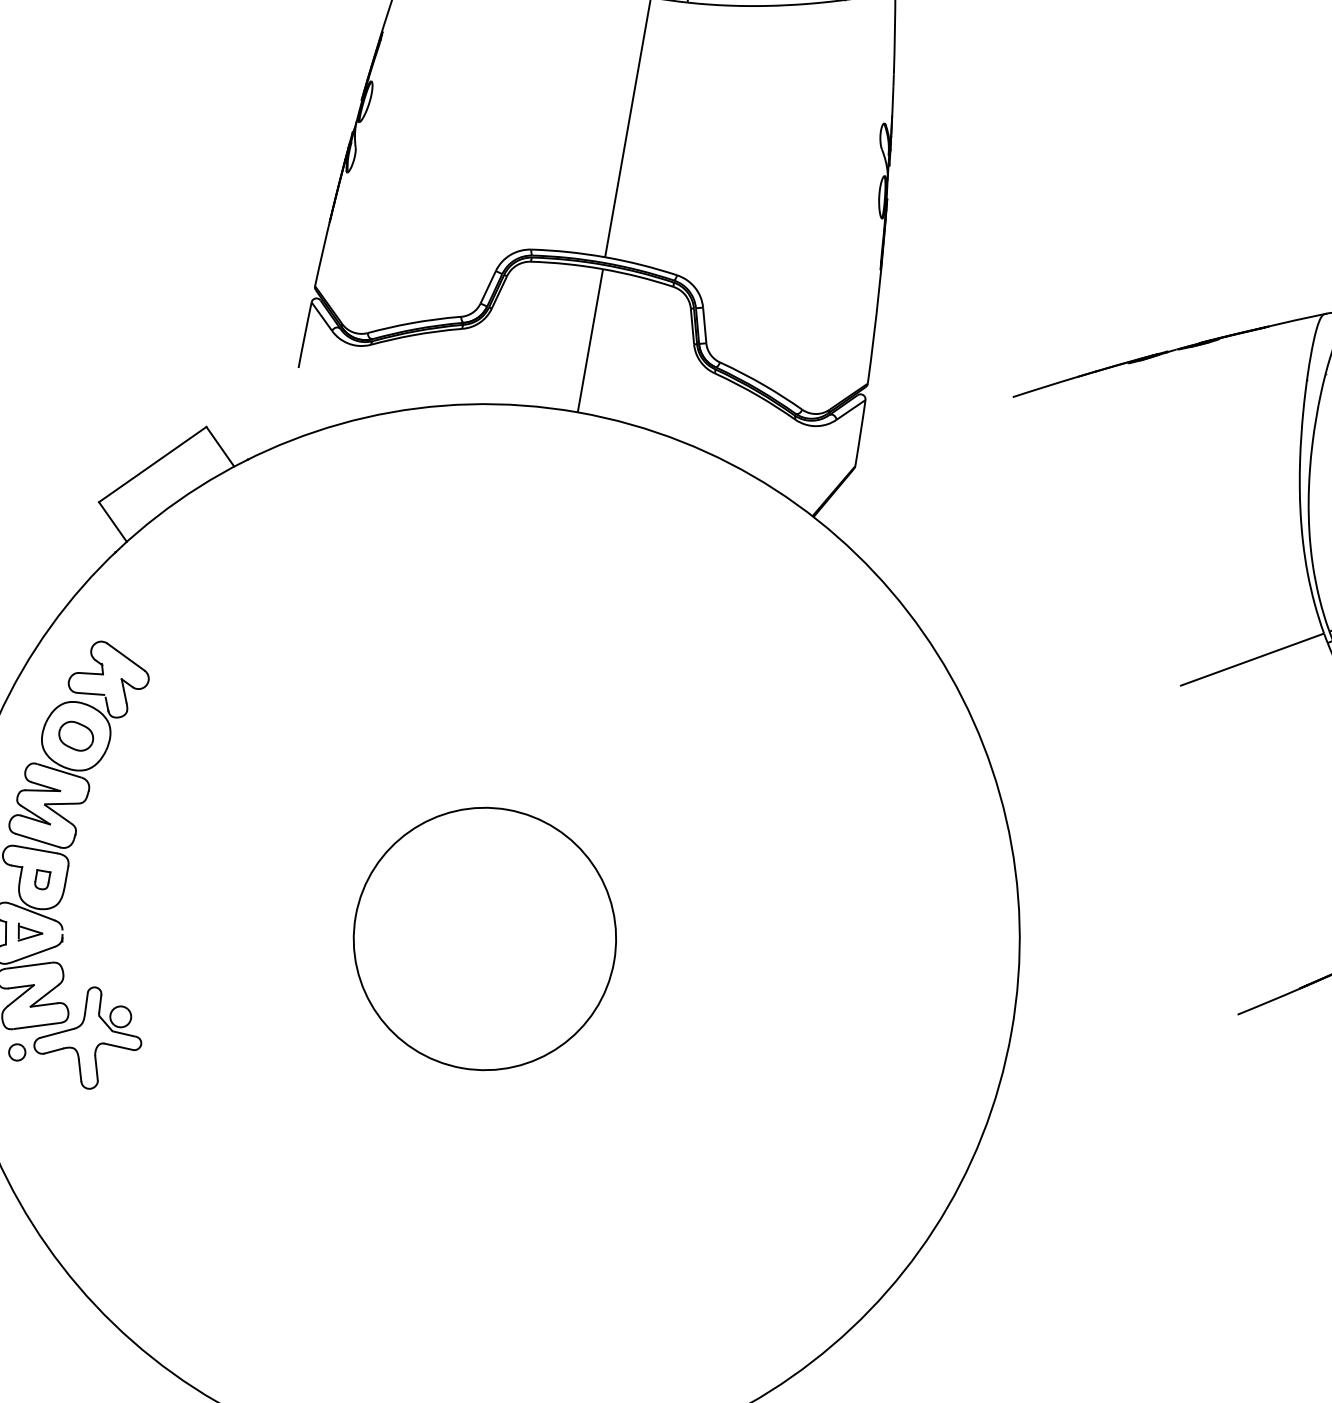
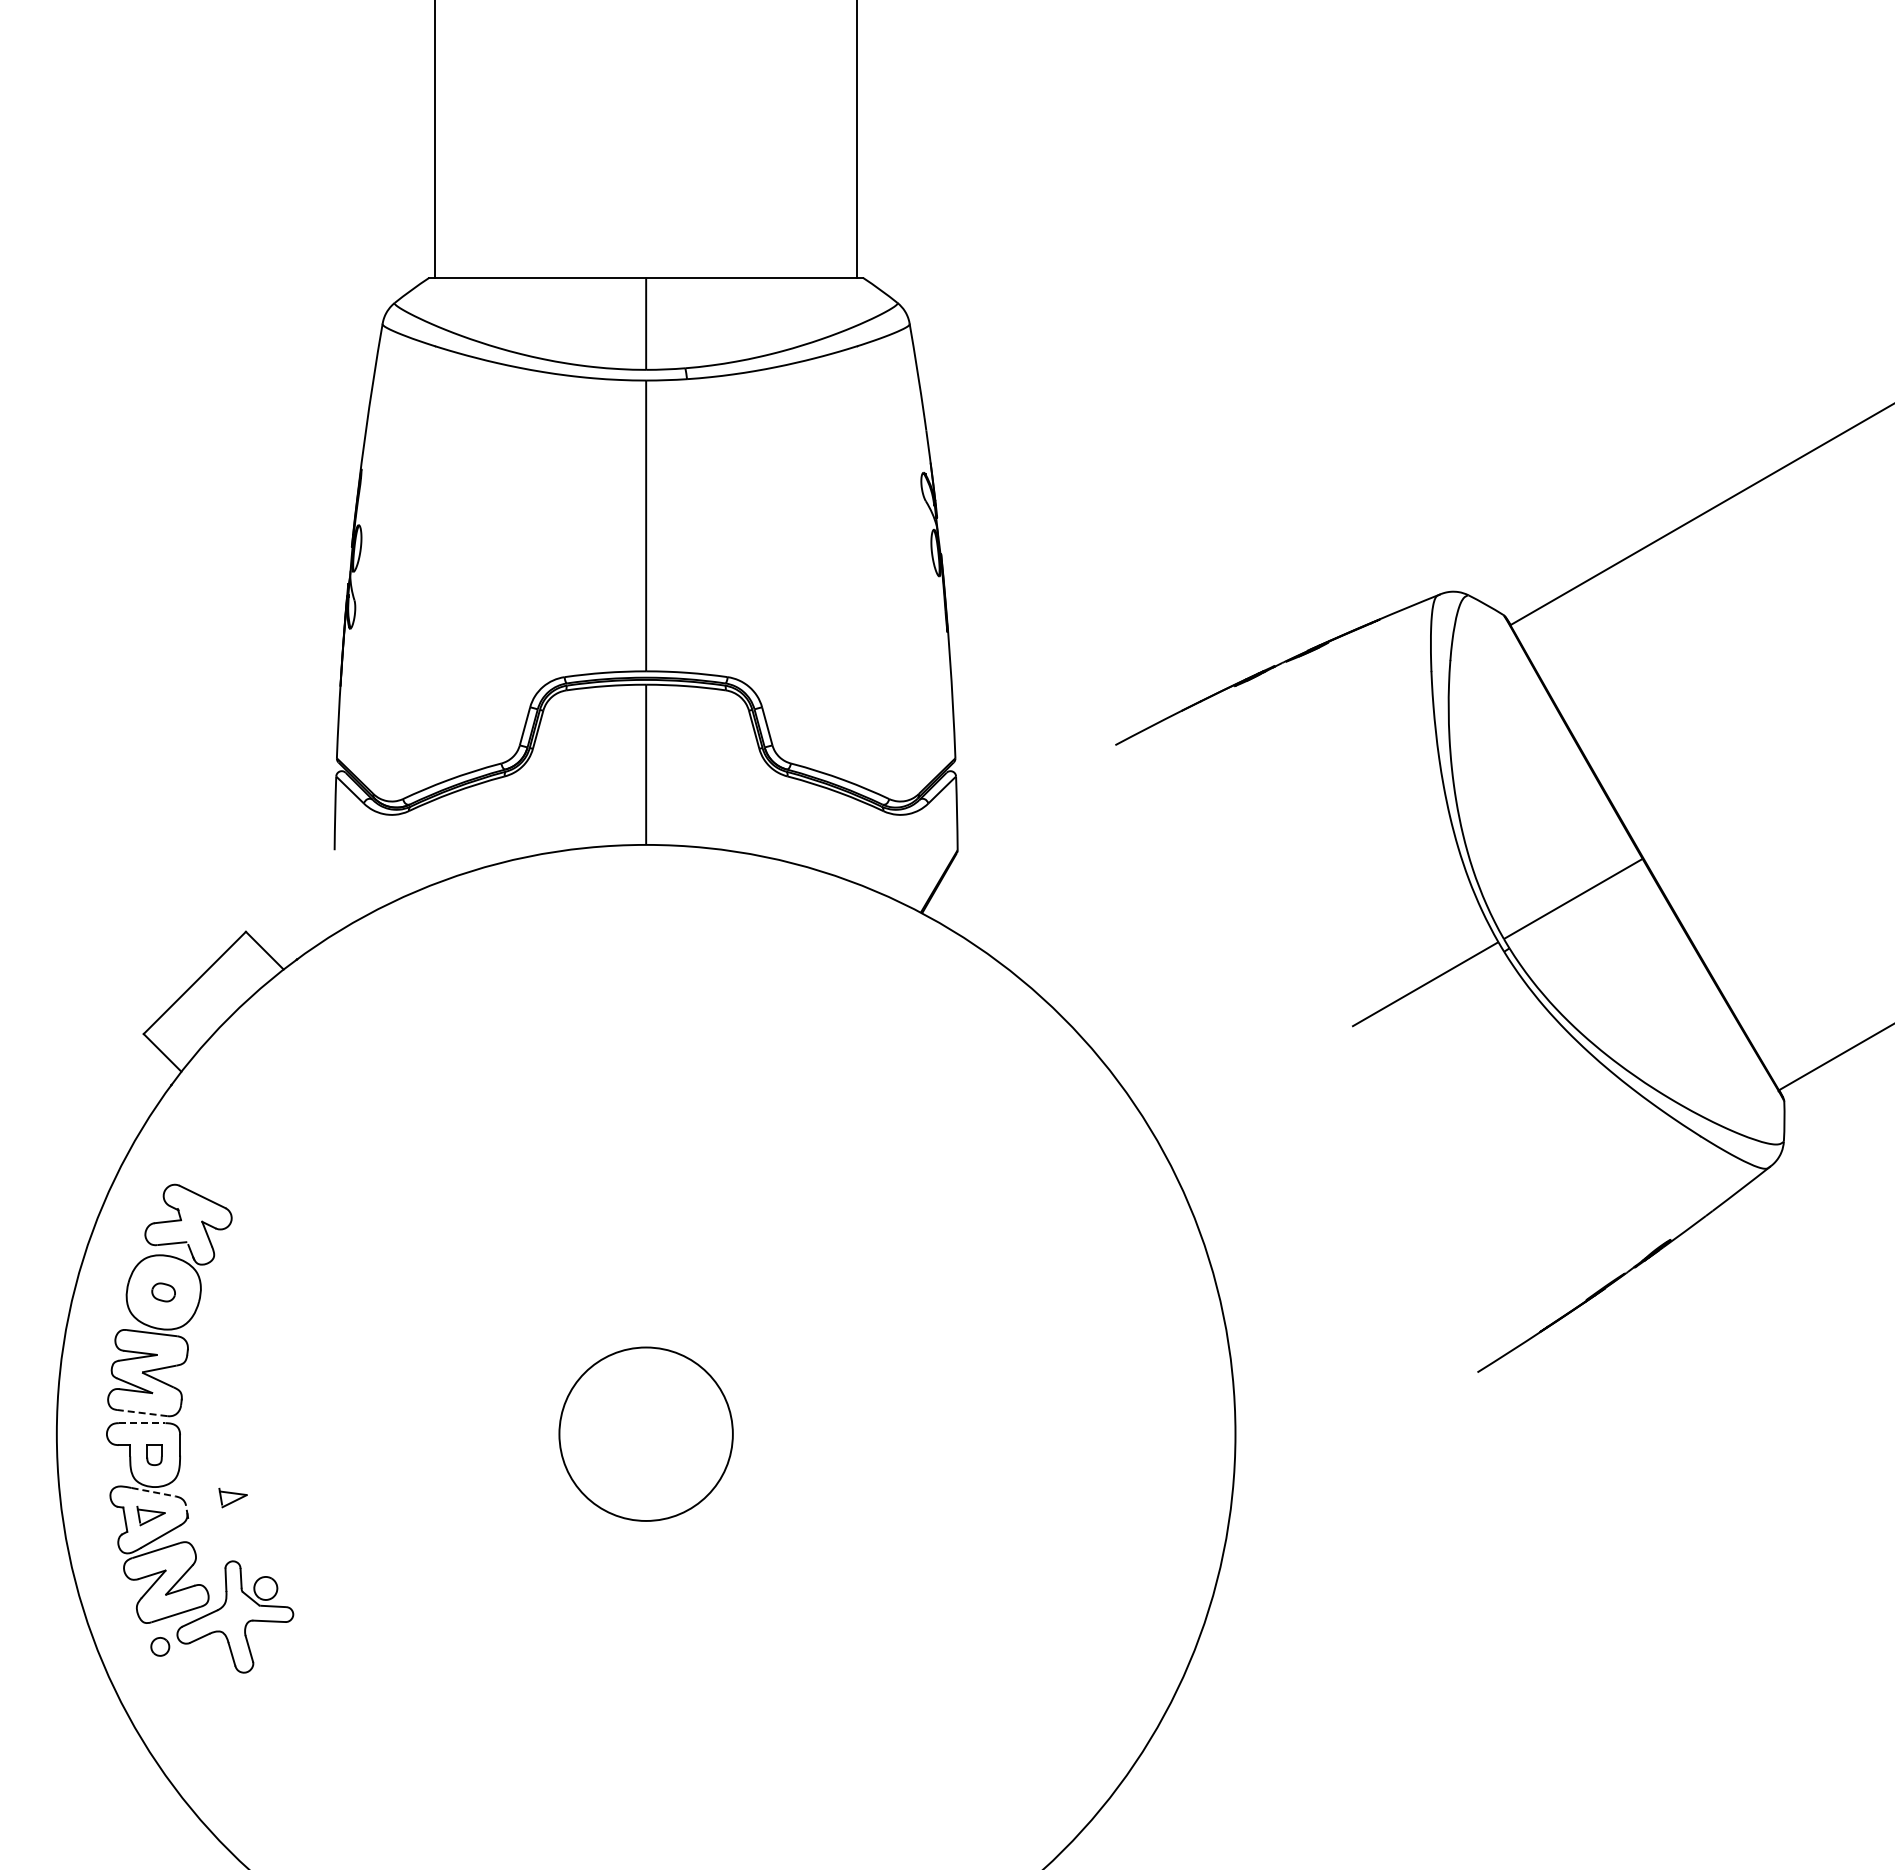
part: (75, 736) -> (163, 1292), size x0.6
line: (37, 840) -> (141, 1412), solid -> dashed
line: (36, 850) -> (142, 1423), solid -> dashed
line: (35, 913) -> (153, 1492), solid -> dashed
part: (105, 930) -> (232, 1497), added
circle: (484, 938) -> (645, 1433), size x0.6

